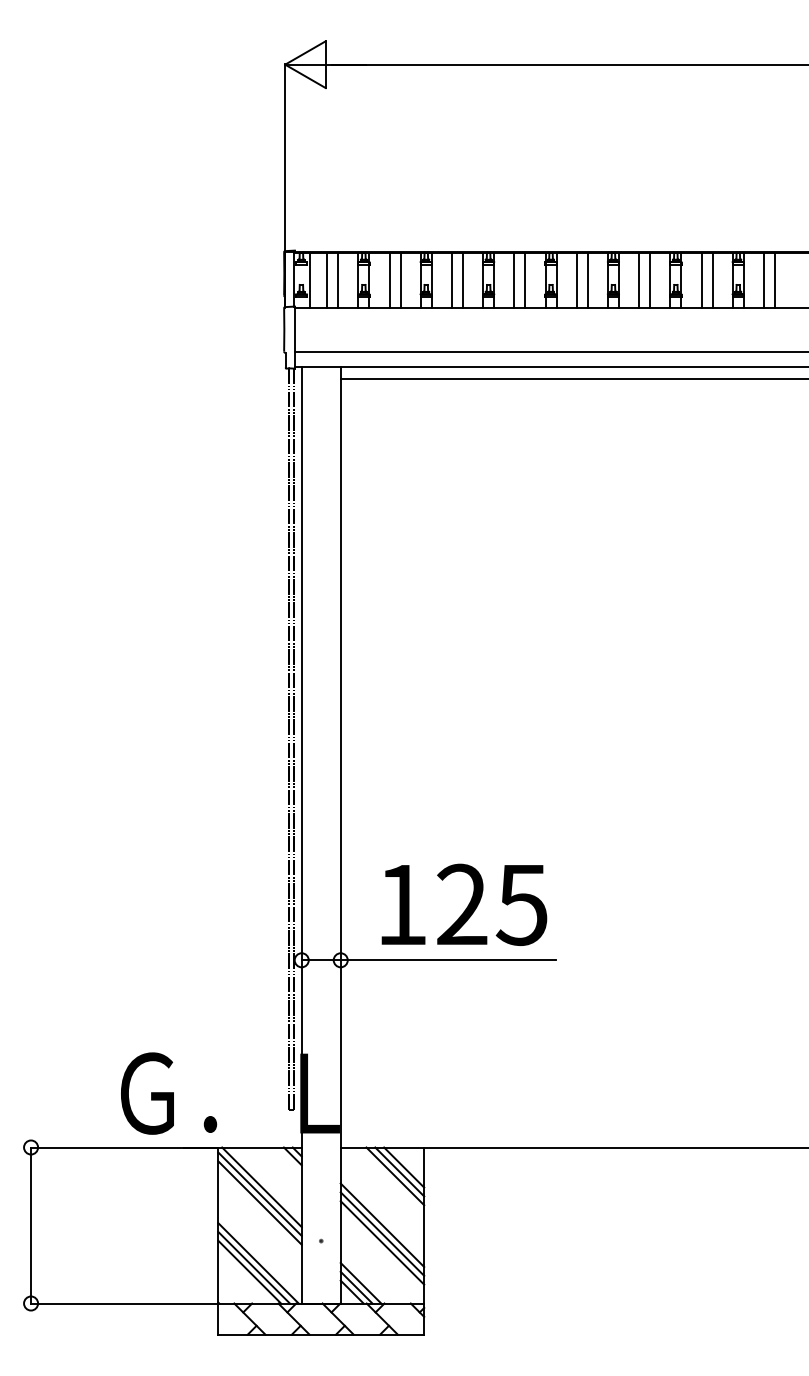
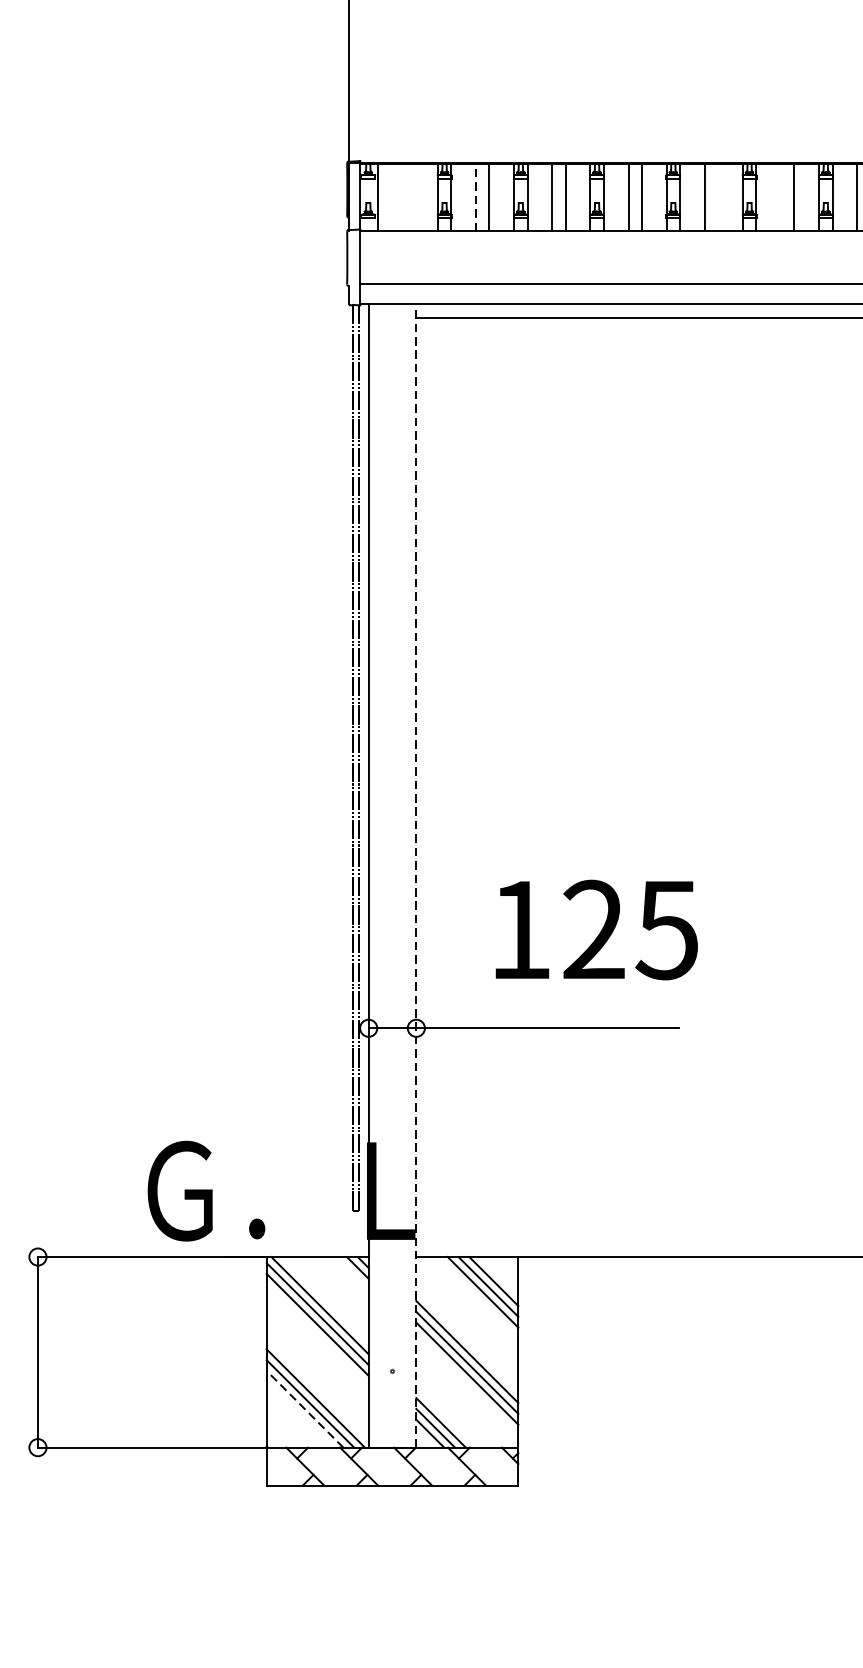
line: (389, 279) -> (475, 196), solid -> dashed
line: (327, 280) -> (400, 197), removed
line: (338, 280) -> (413, 197), removed
line: (587, 280) -> (717, 197), removed
line: (639, 280) -> (781, 197), removed
line: (340, 834) -> (416, 874), solid -> dashed
text: (464, 904) -> (596, 929), moved
line: (249, 1271) -> (304, 1408), solid -> dashed

